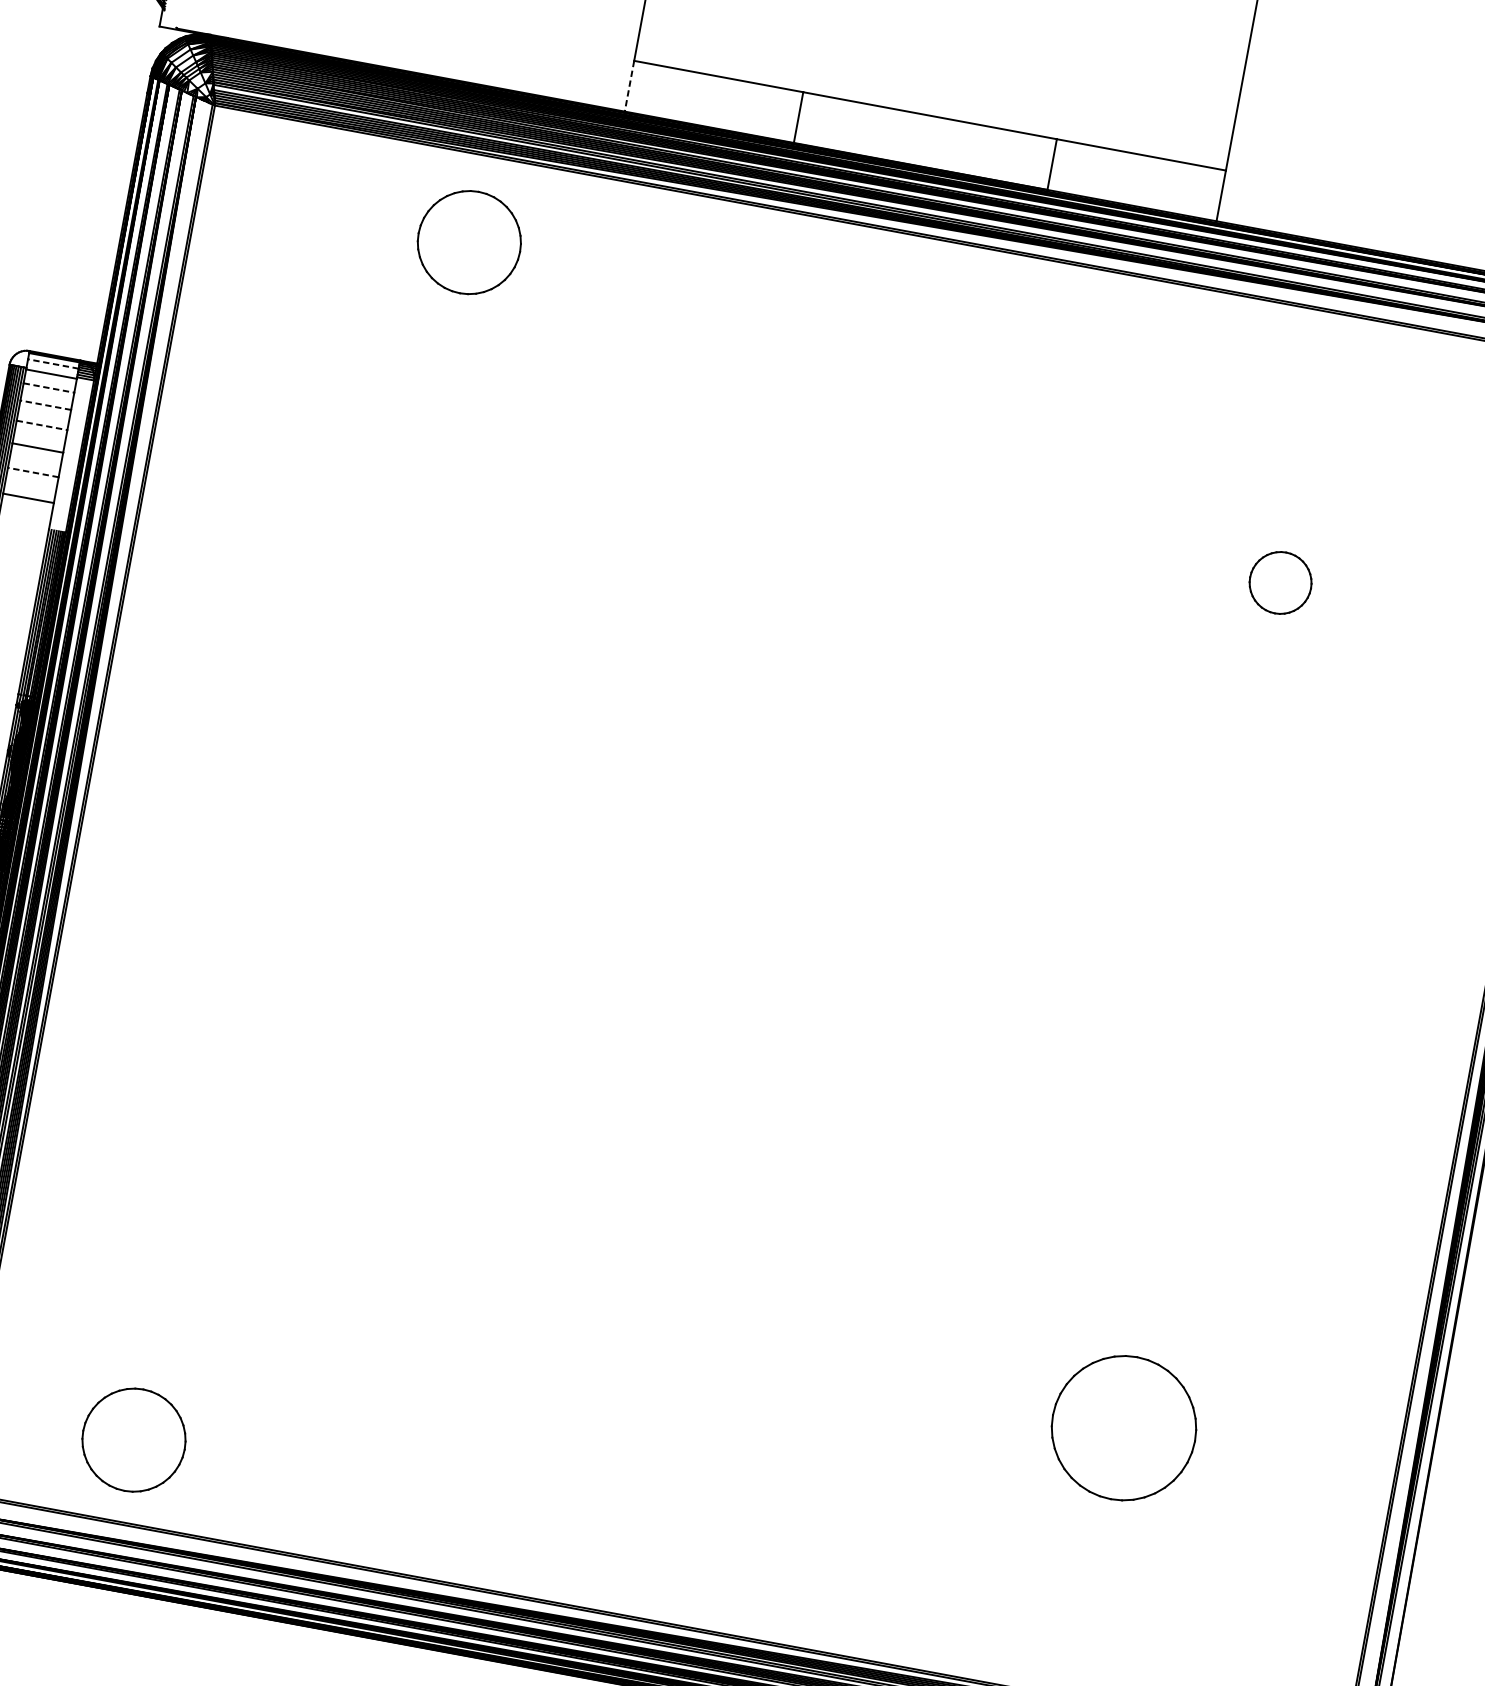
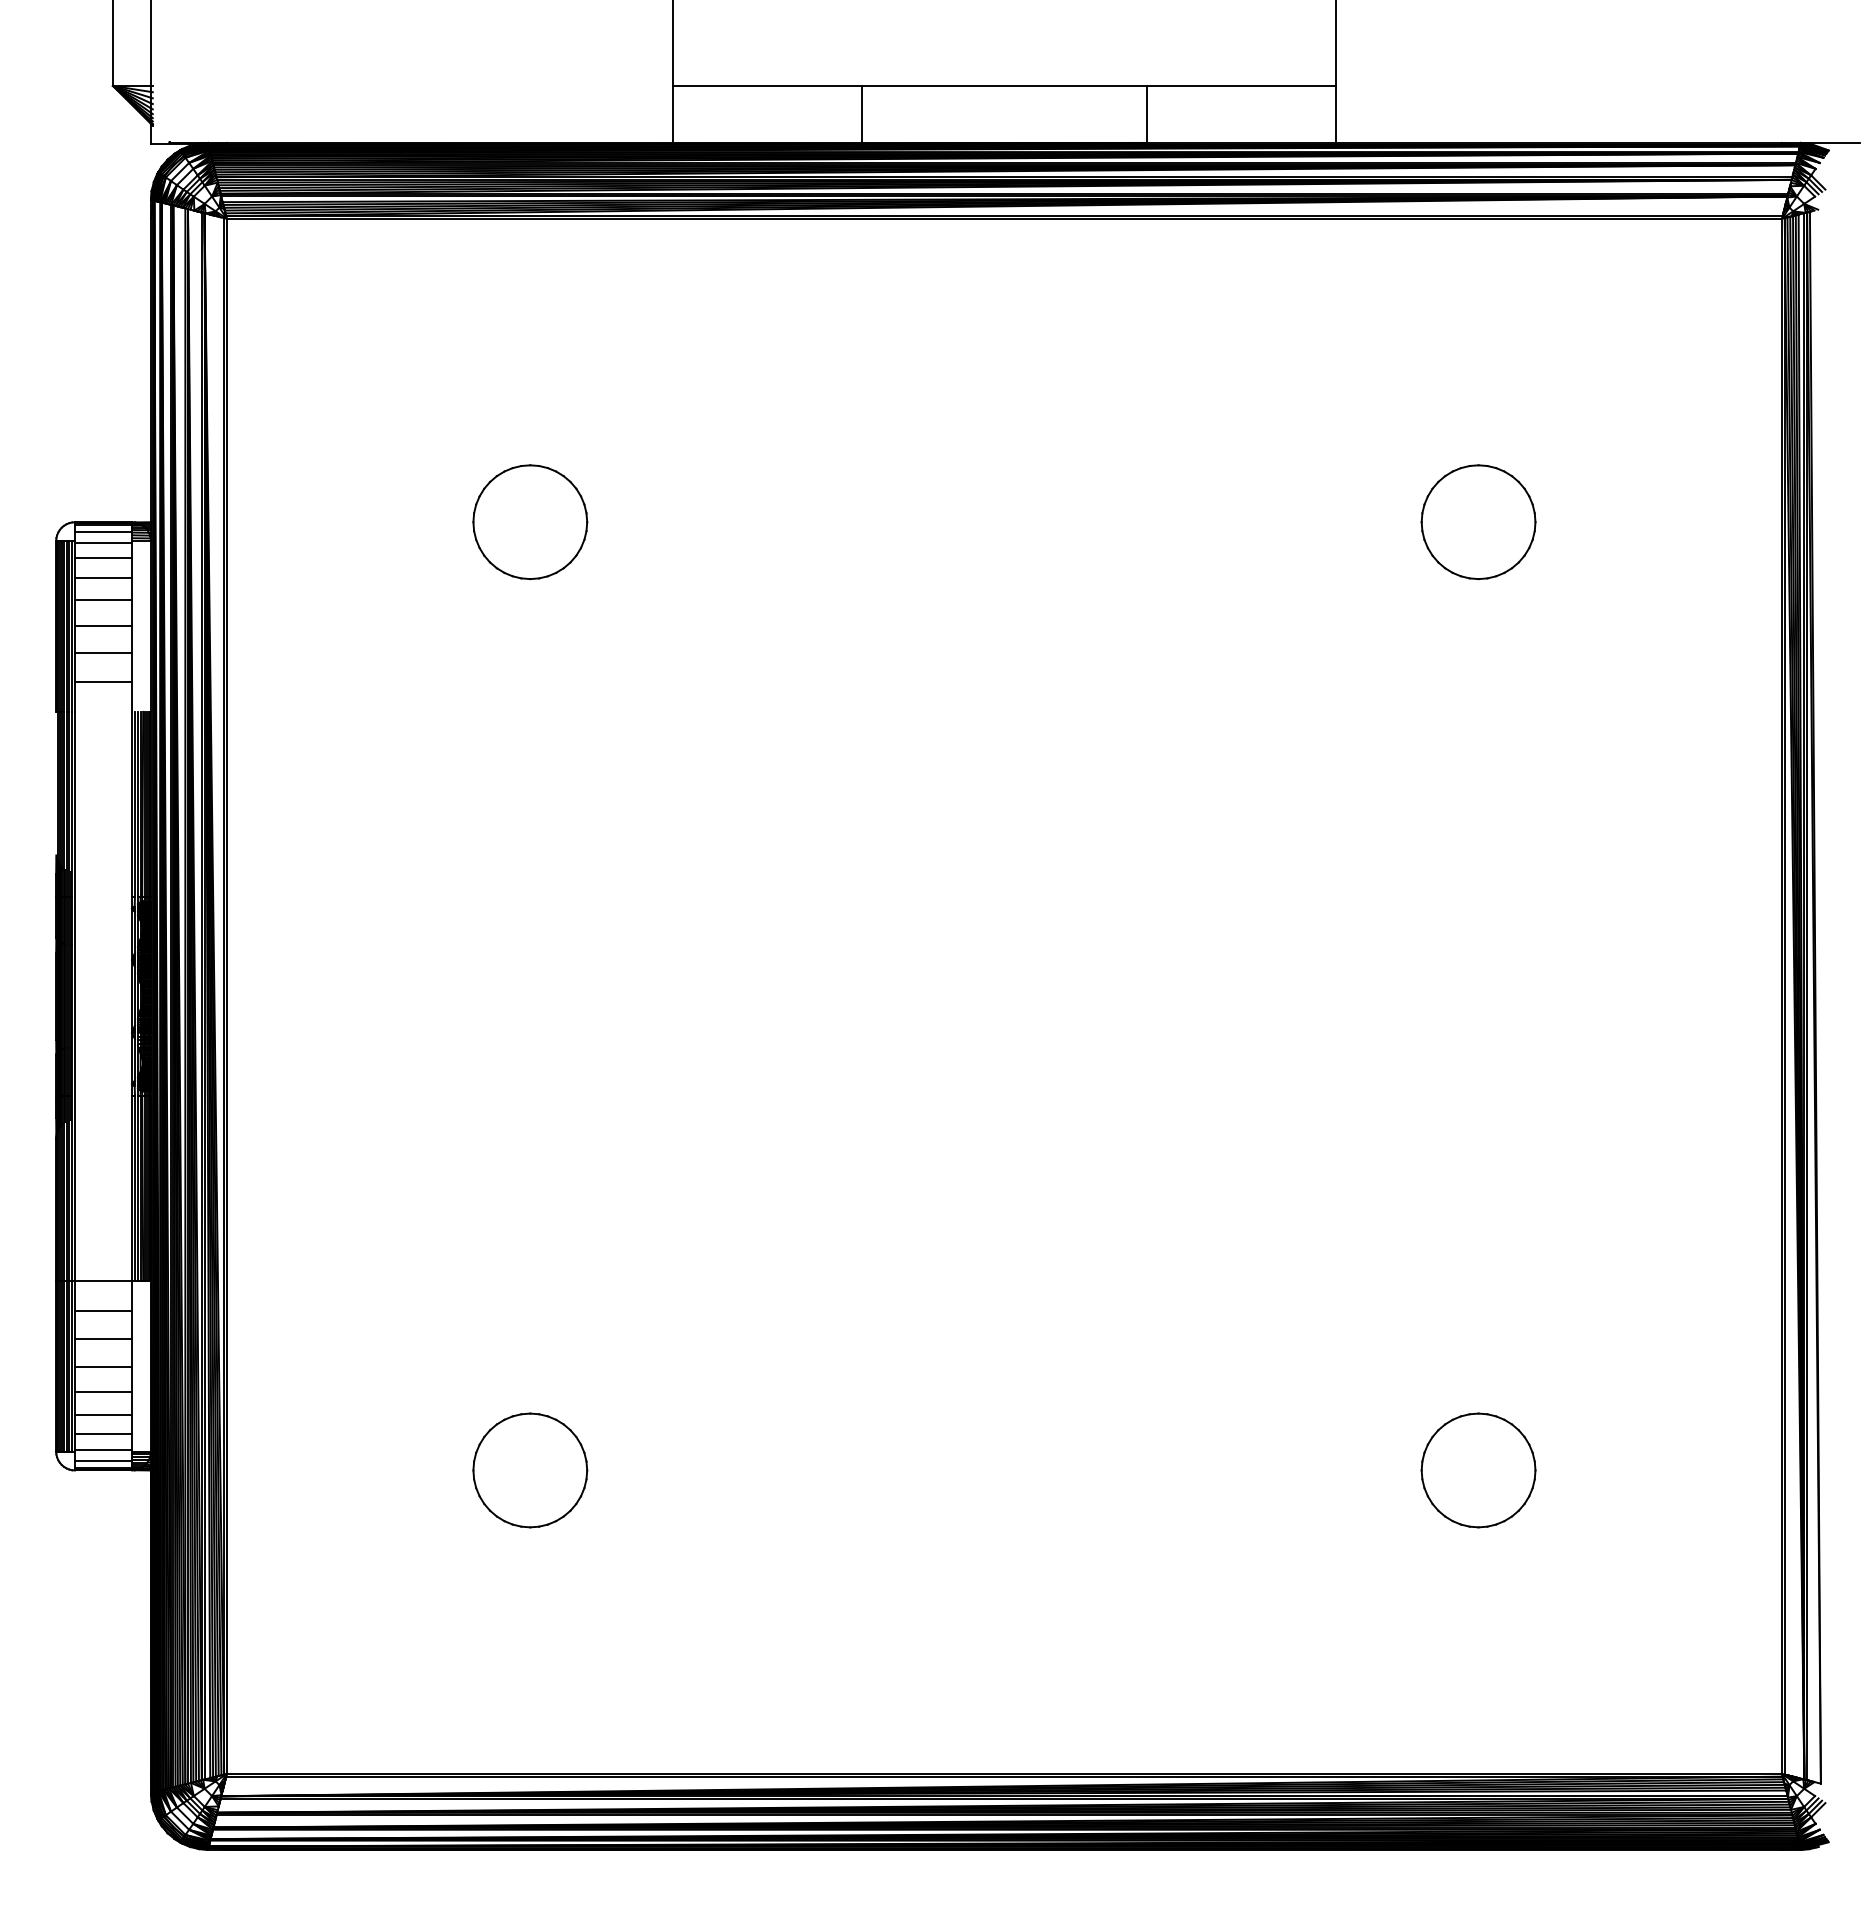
line: (629, 86) -> (672, 114), dashed -> solid
part: (469, 242) -> (530, 522), moved
line: (53, 363) -> (103, 531), dashed -> solid
line: (49, 388) -> (104, 558), dashed -> solid
line: (45, 404) -> (103, 577), dashed -> solid
line: (42, 425) -> (104, 600), dashed -> solid
line: (33, 472) -> (103, 653), dashed -> solid
part: (1280, 583) -> (1478, 522), size x1.67
part: (1123, 1428) -> (1478, 1470), size x0.71
part: (134, 1440) -> (530, 1470), moved

